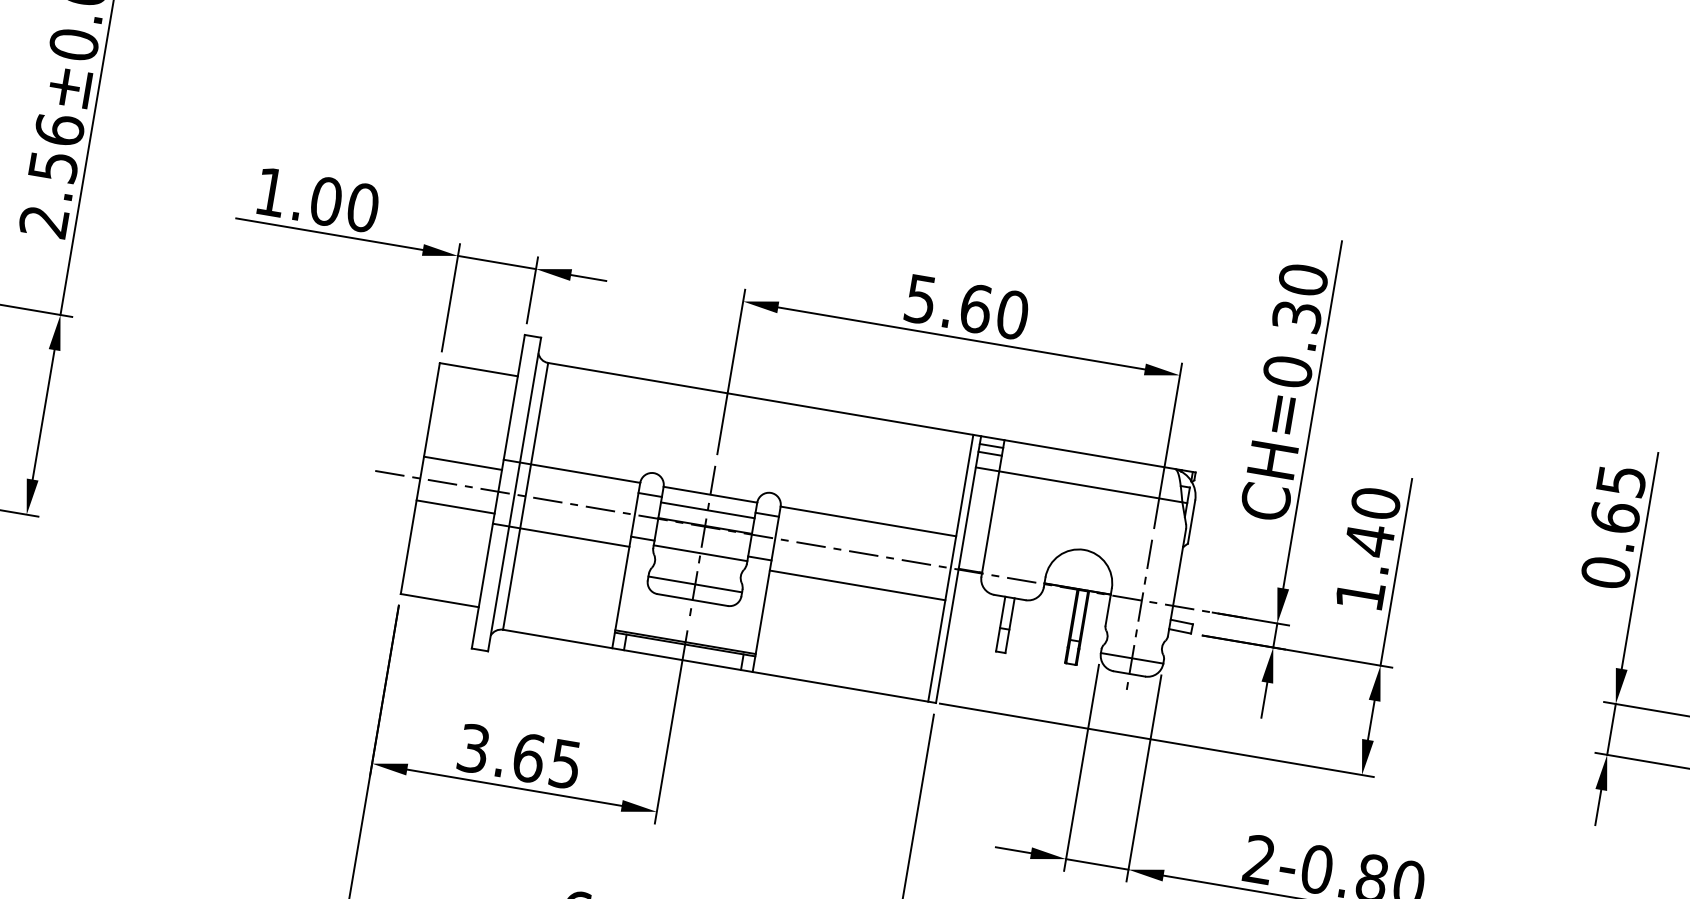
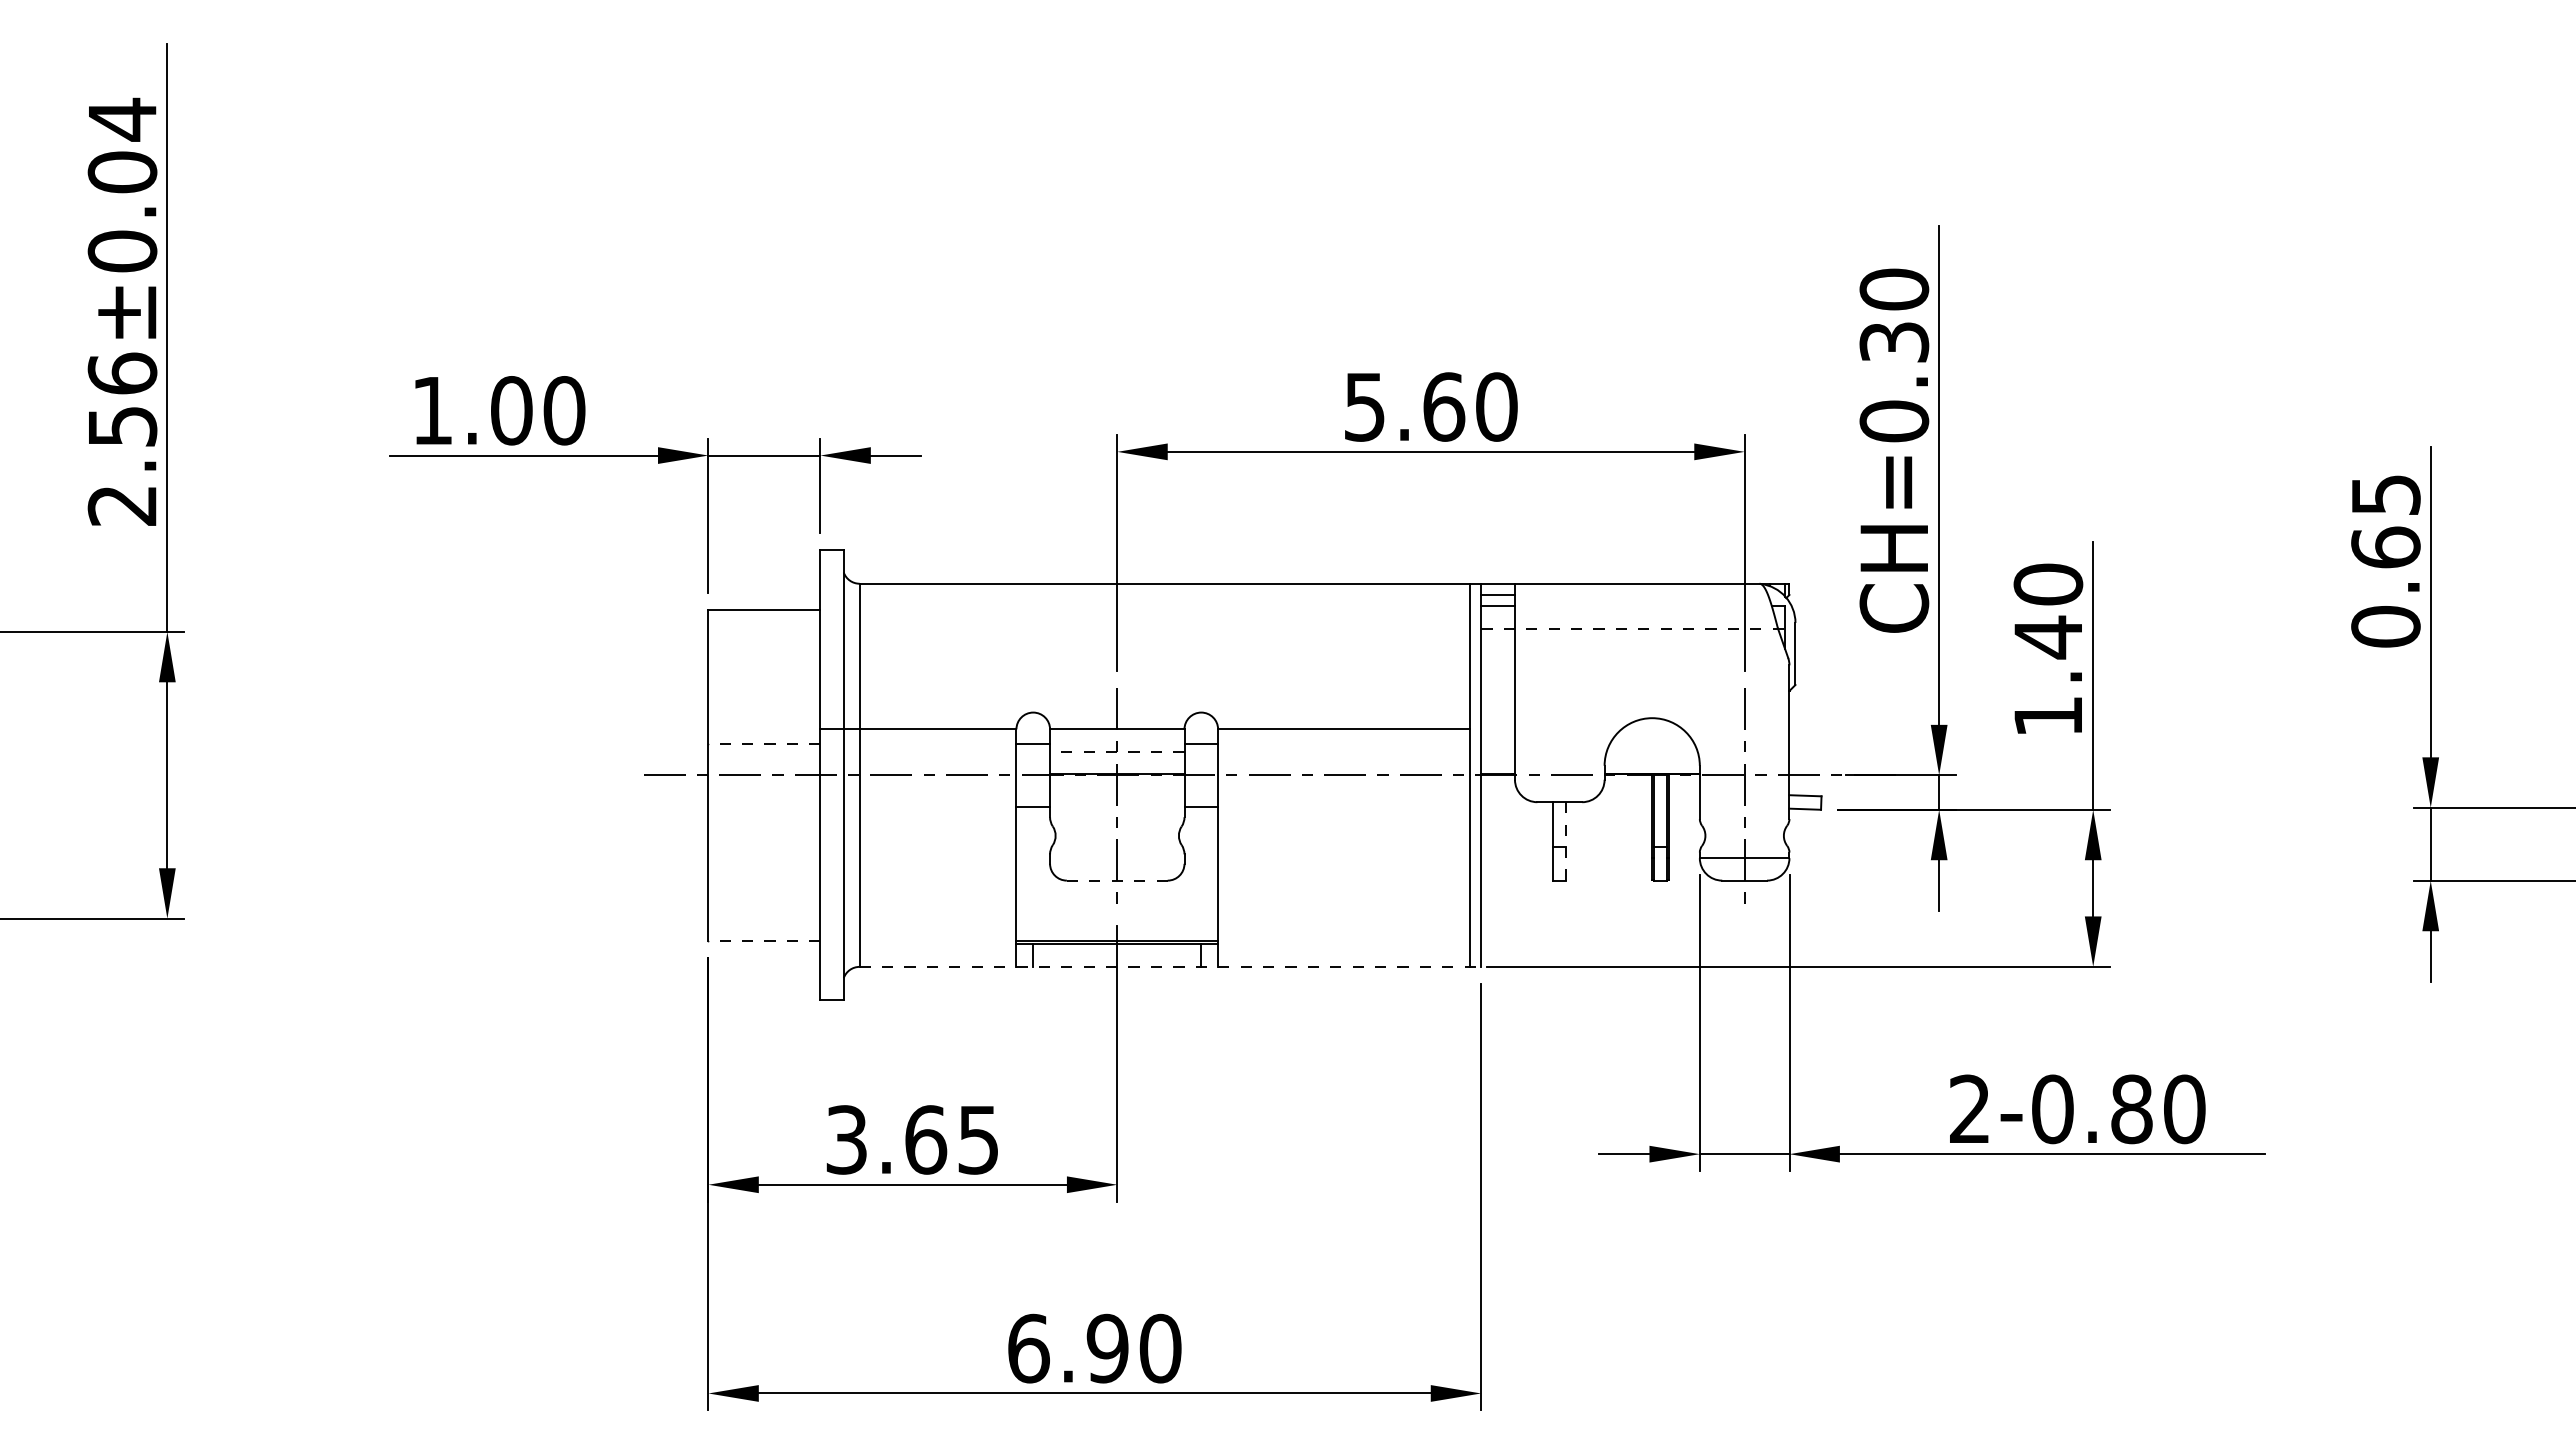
line: (462, 462) -> (763, 743), solid -> dashed
line: (1081, 485) -> (1633, 628), solid -> dashed
line: (455, 506) -> (764, 806), removed
line: (707, 510) -> (1116, 751), solid -> dashed
line: (561, 535) -> (918, 821), removed
line: (700, 553) -> (1117, 813), removed
line: (695, 584) -> (1117, 858), removed
line: (857, 585) -> (1344, 821), removed
line: (692, 599) -> (1117, 880), solid -> dashed
line: (439, 600) -> (763, 941), solid -> dashed
line: (1010, 625) -> (1566, 841), solid -> dashed
line: (719, 666) -> (1170, 966), solid -> dashed

